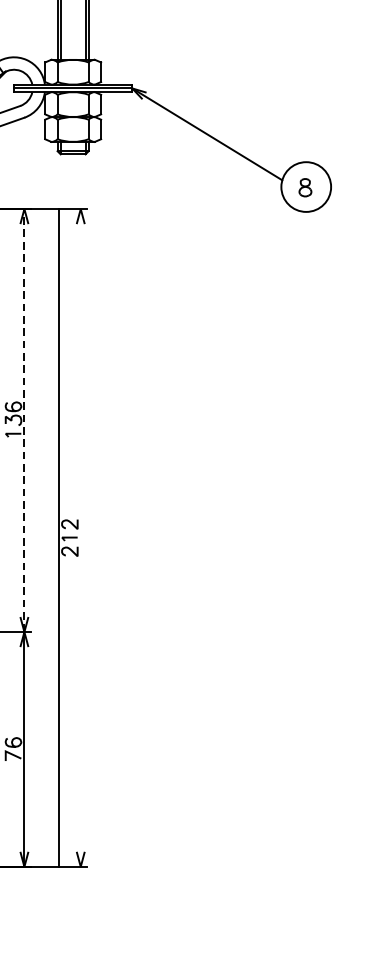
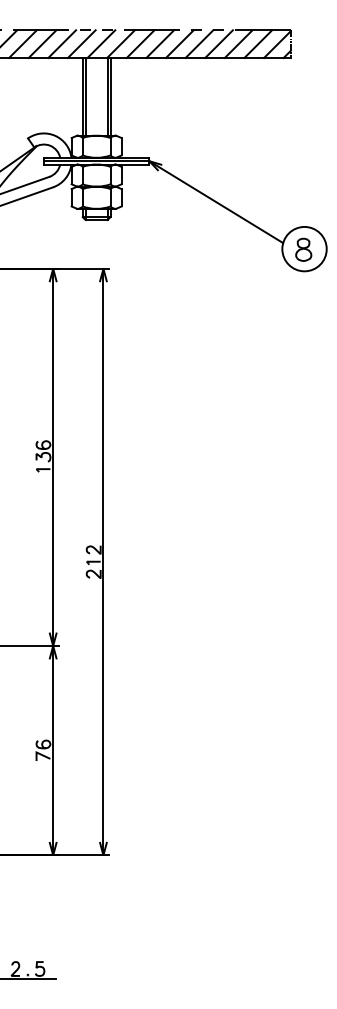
part: (305, 187) -> (303, 249), size x1.43
line: (24, 420) -> (53, 457), dashed -> solid
line: (59, 537) -> (103, 561), moved

